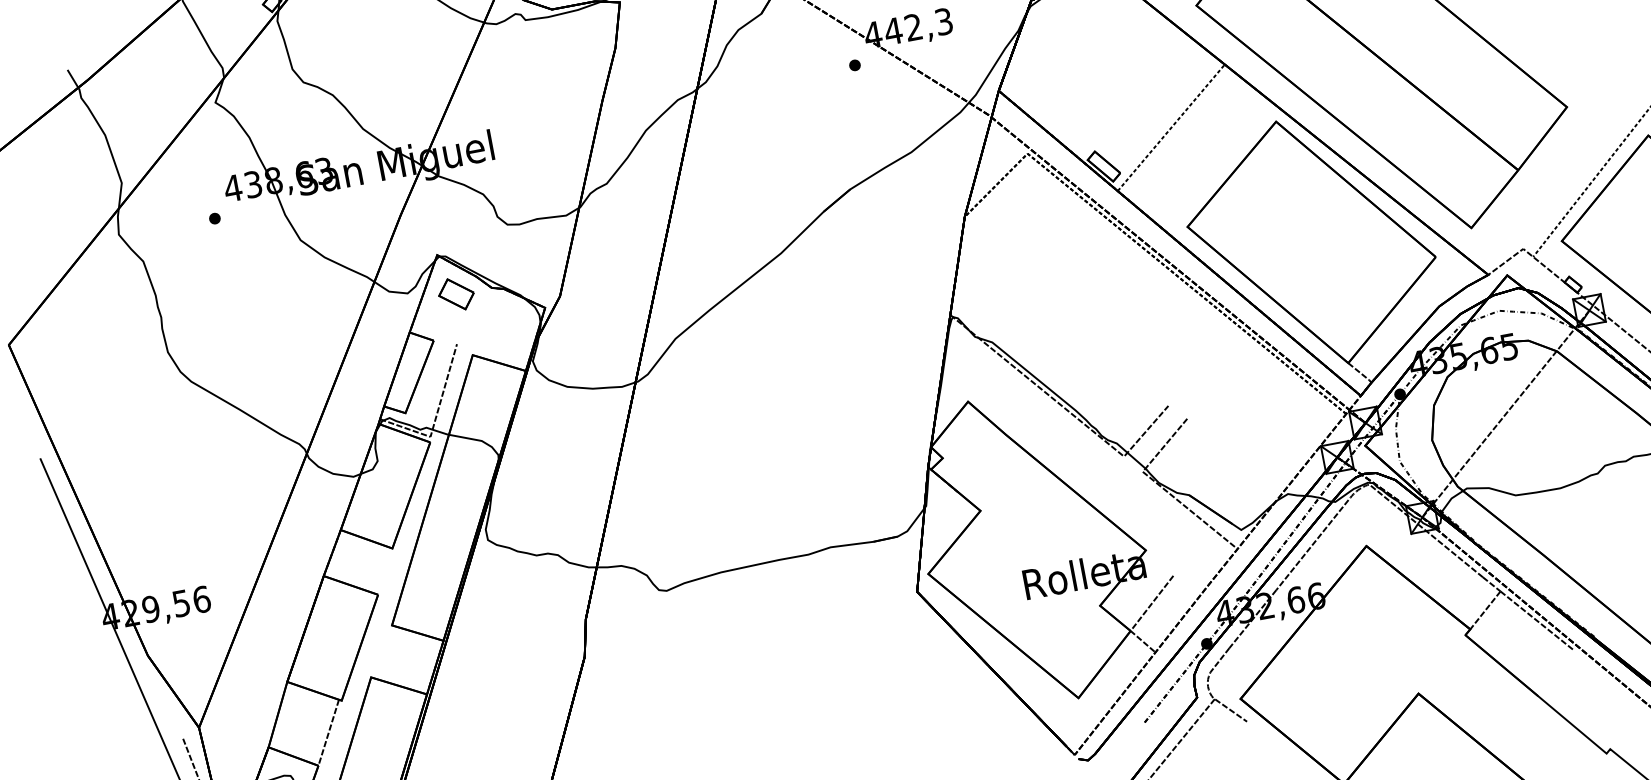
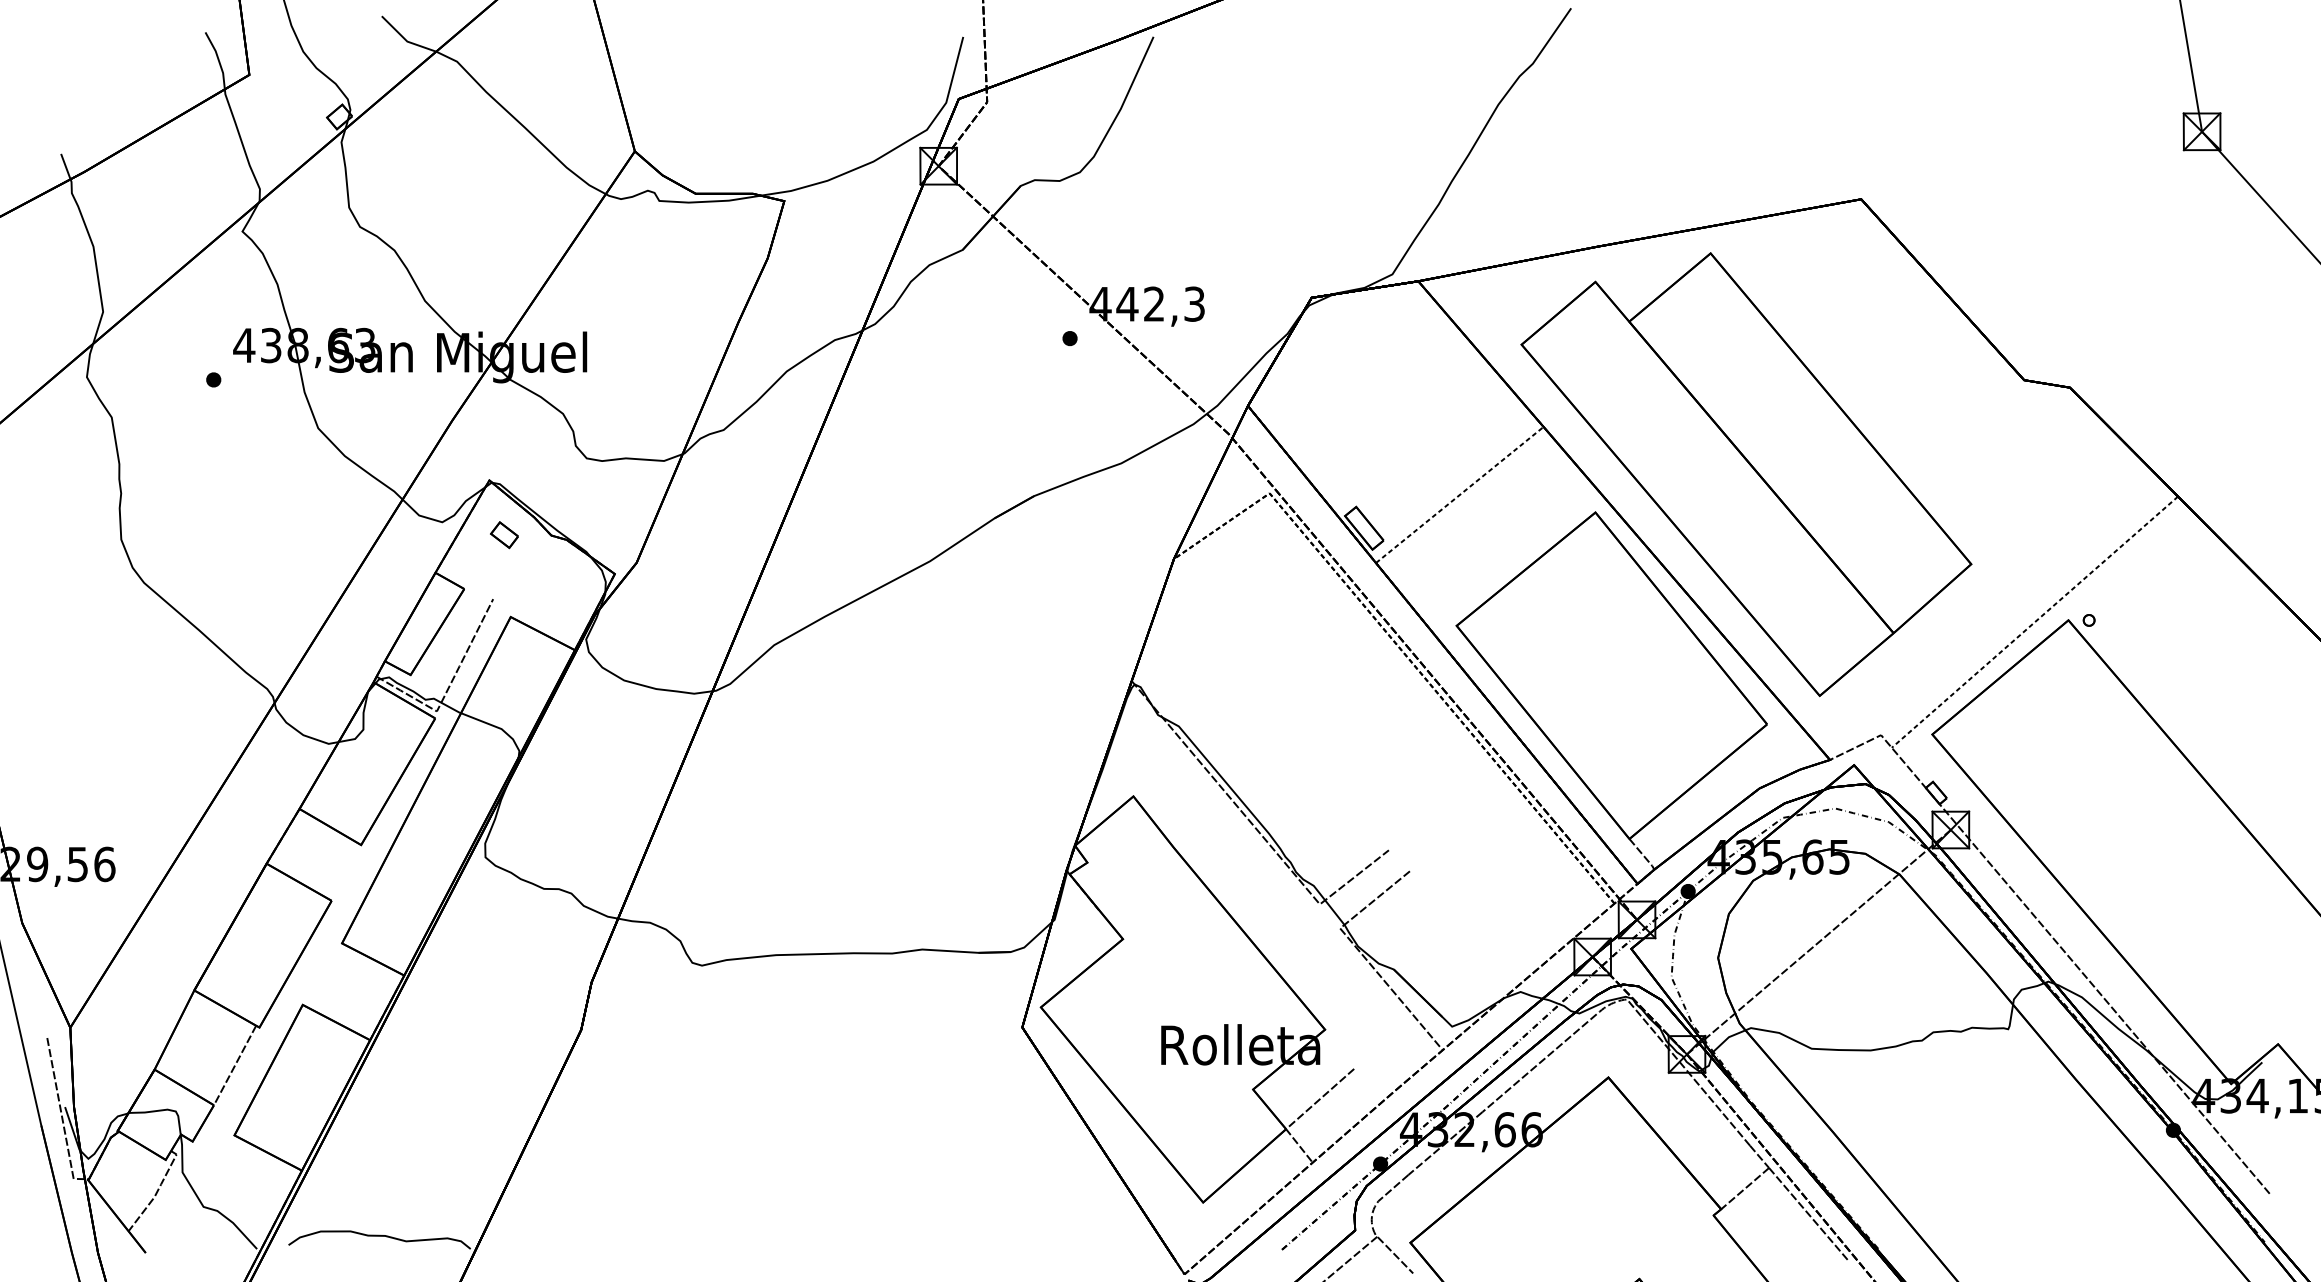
part: (456, 293) -> (504, 534), size x0.6

